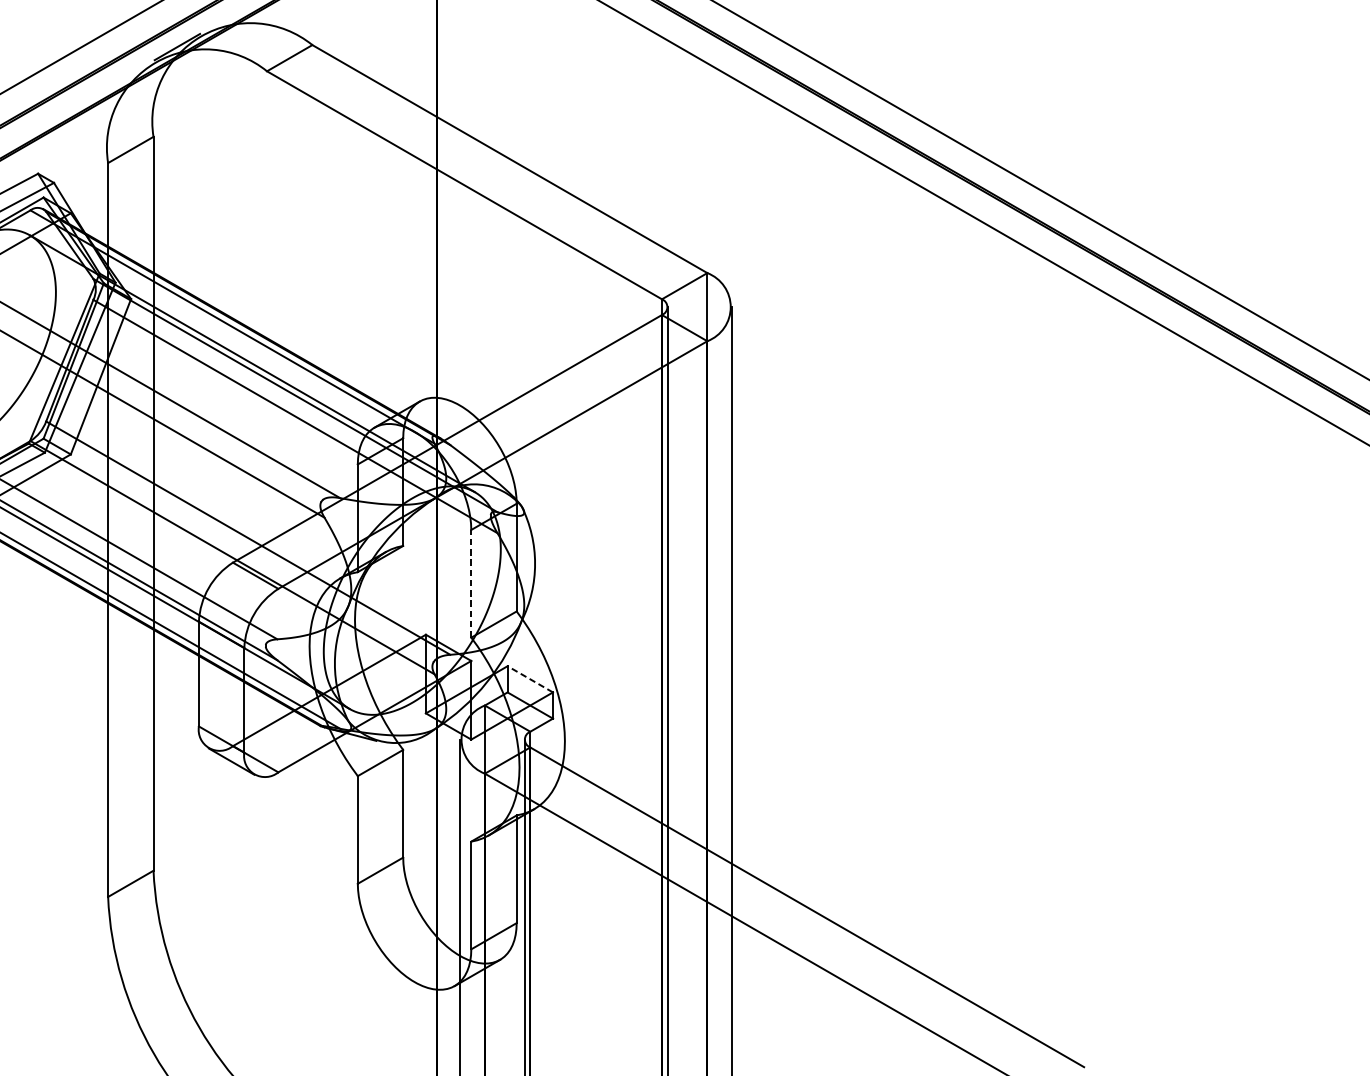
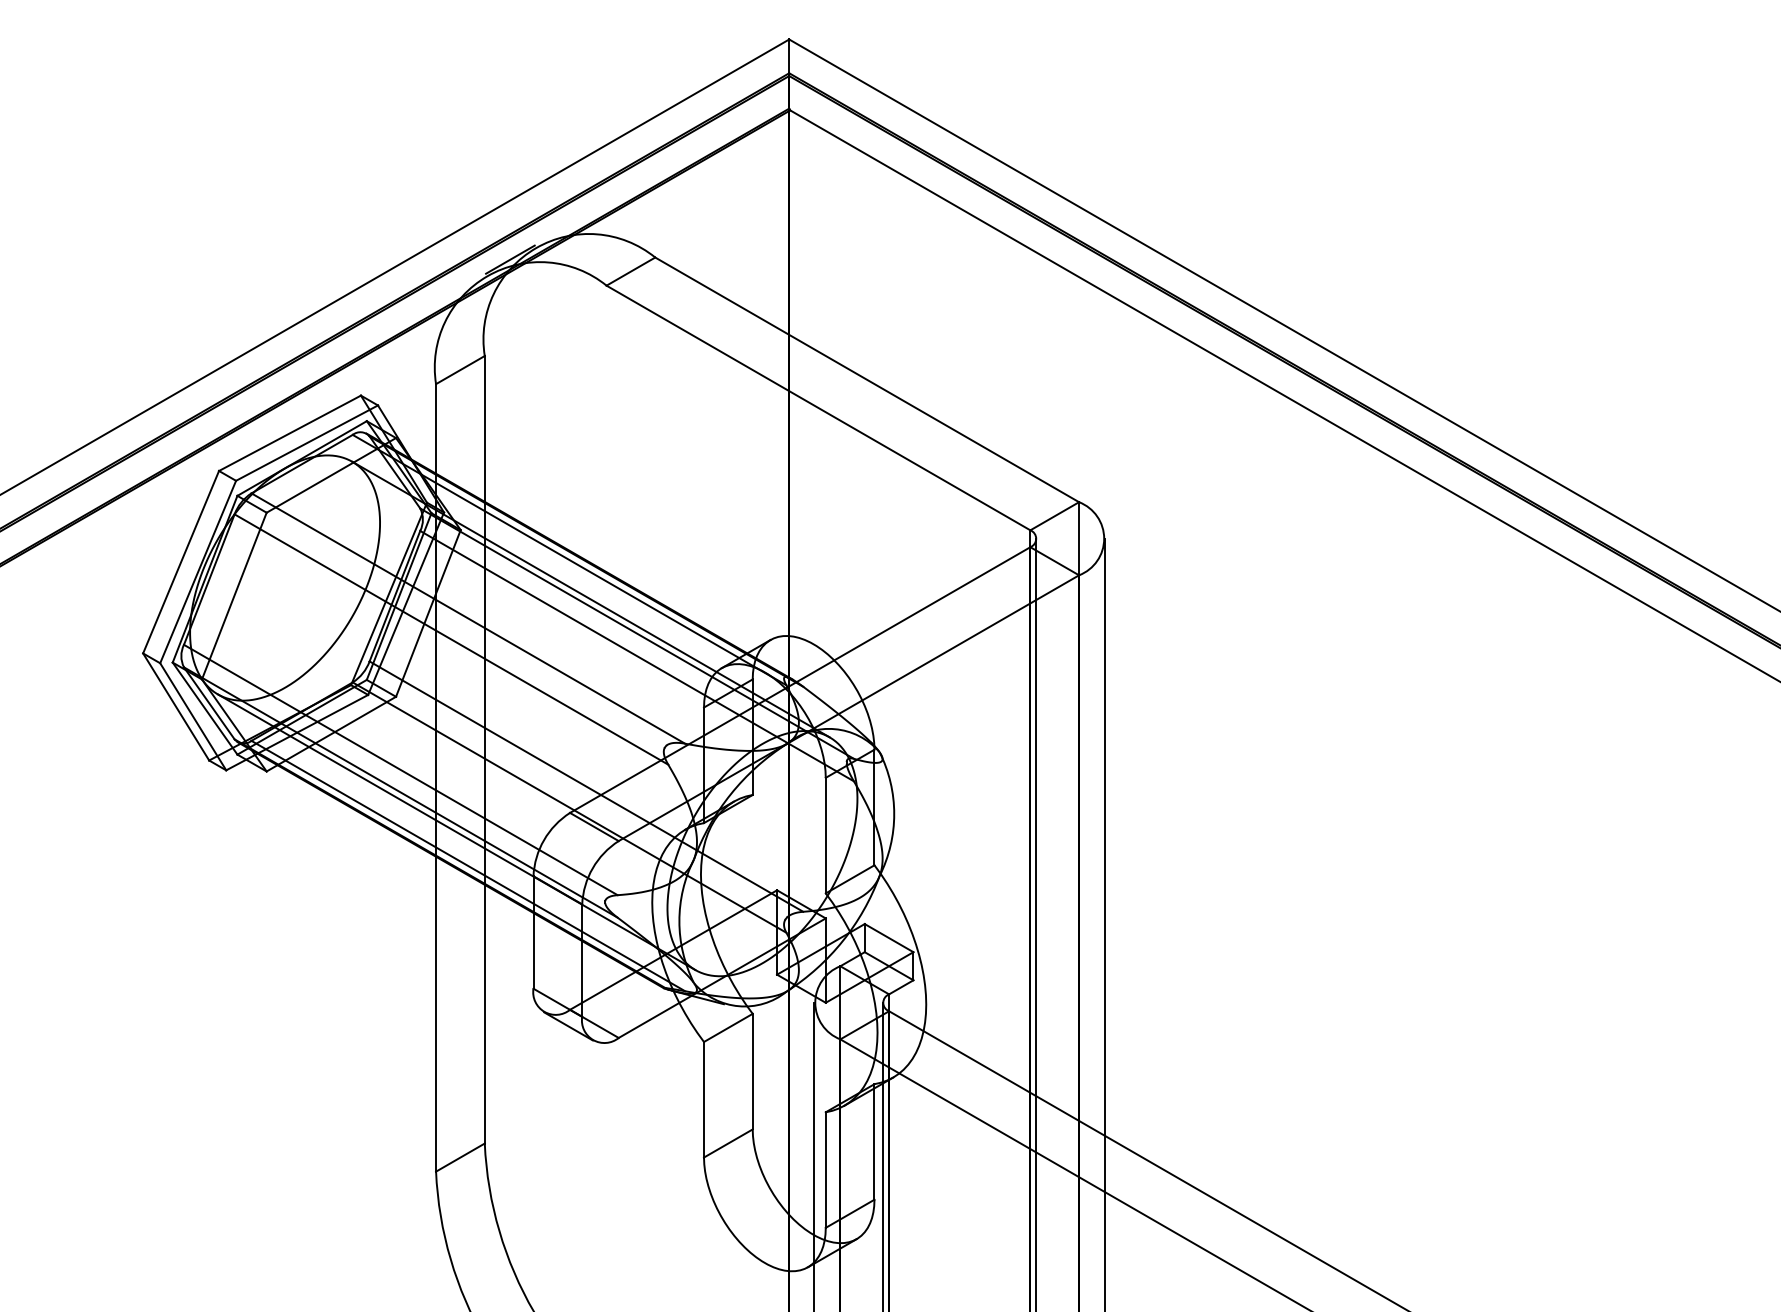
line: (471, 583) -> (825, 835), dashed -> solid
line: (529, 678) -> (888, 937), dashed -> solid

